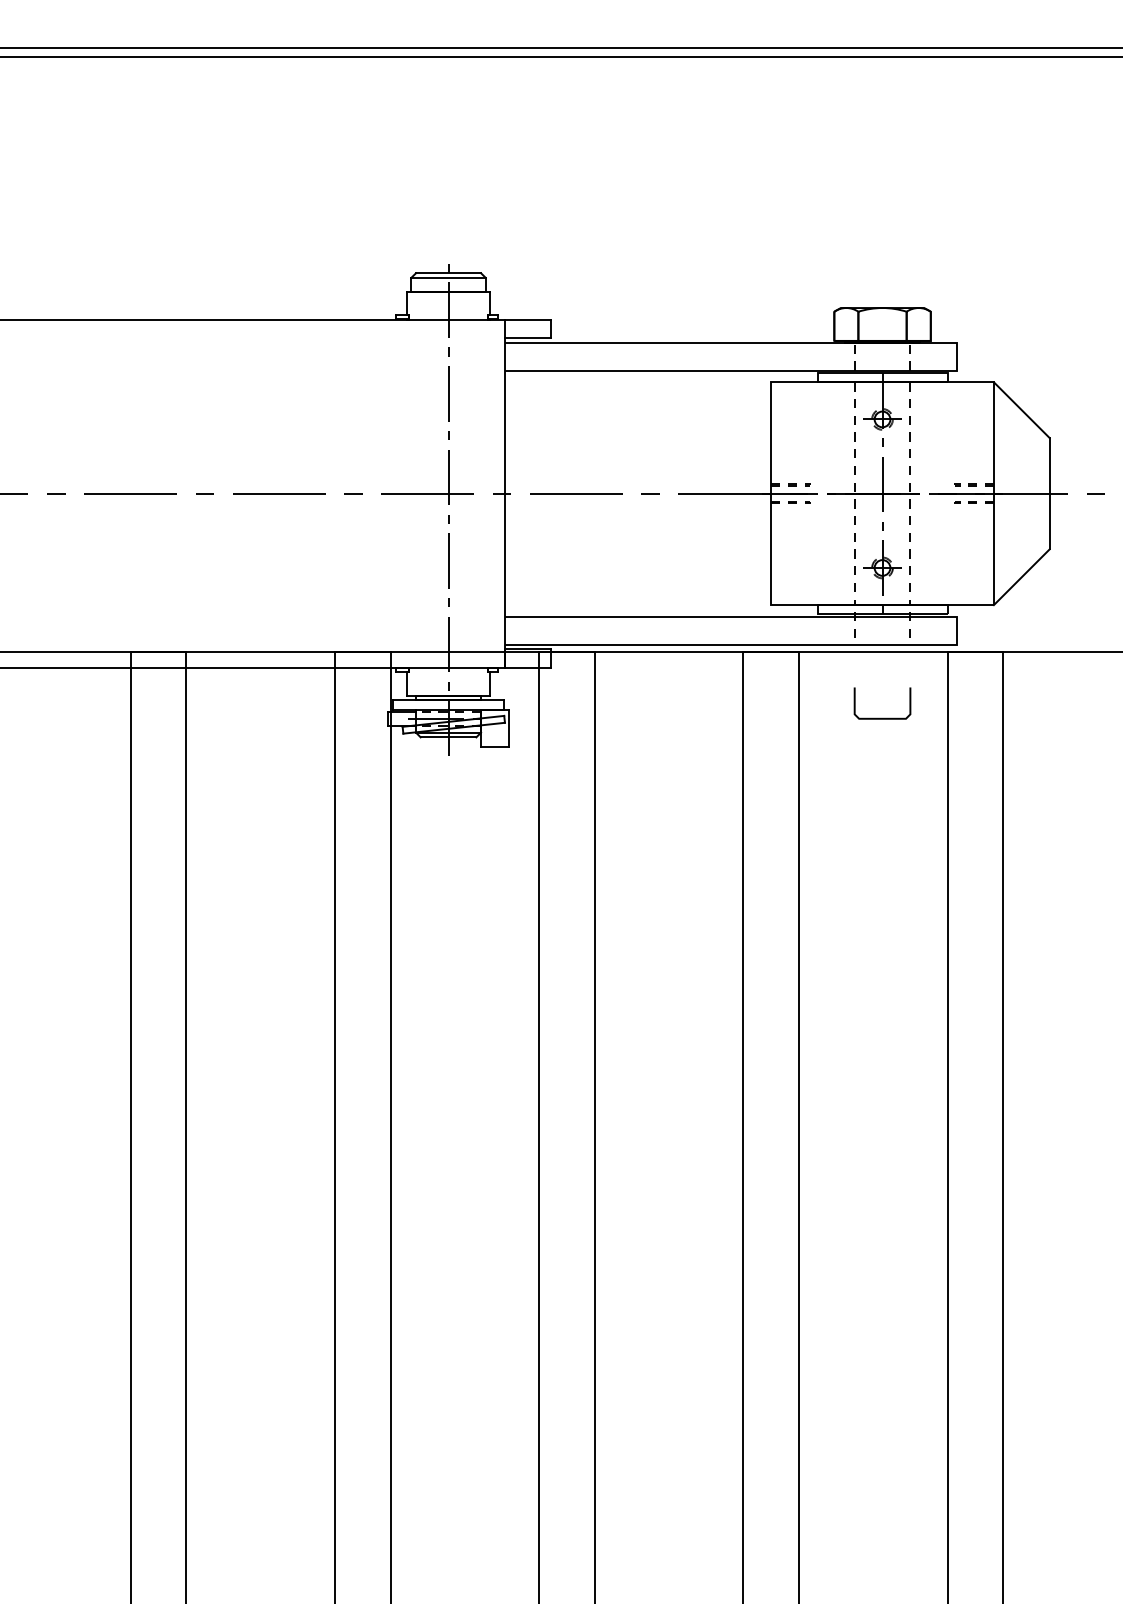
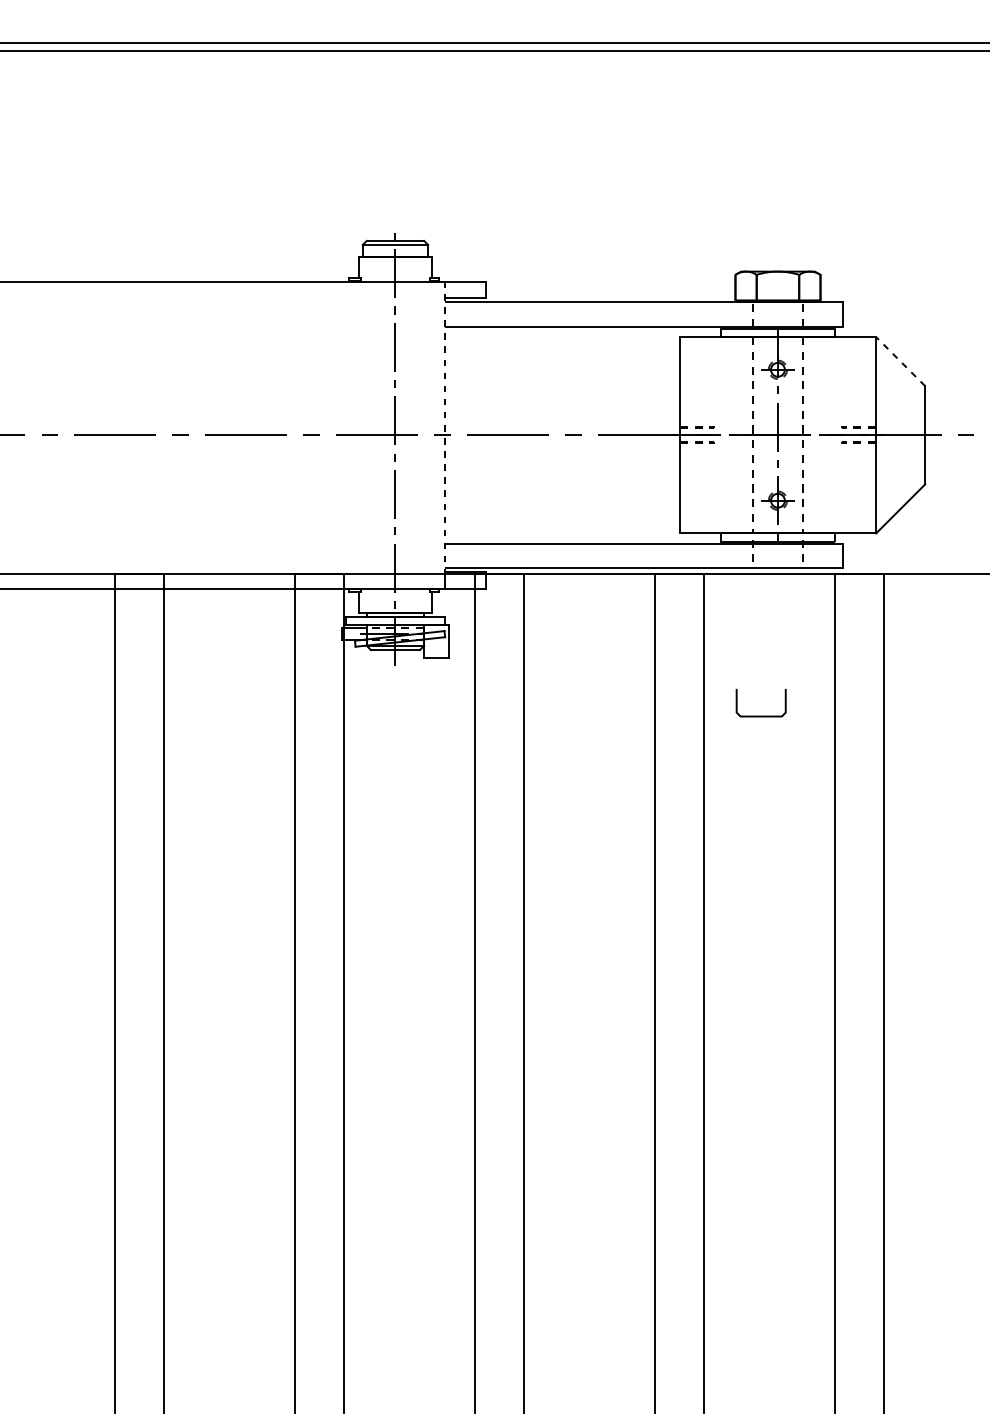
line: (1021, 409) -> (900, 361), solid -> dashed
line: (504, 493) -> (444, 435), solid -> dashed
curve: (882, 717) -> (761, 715), moved

